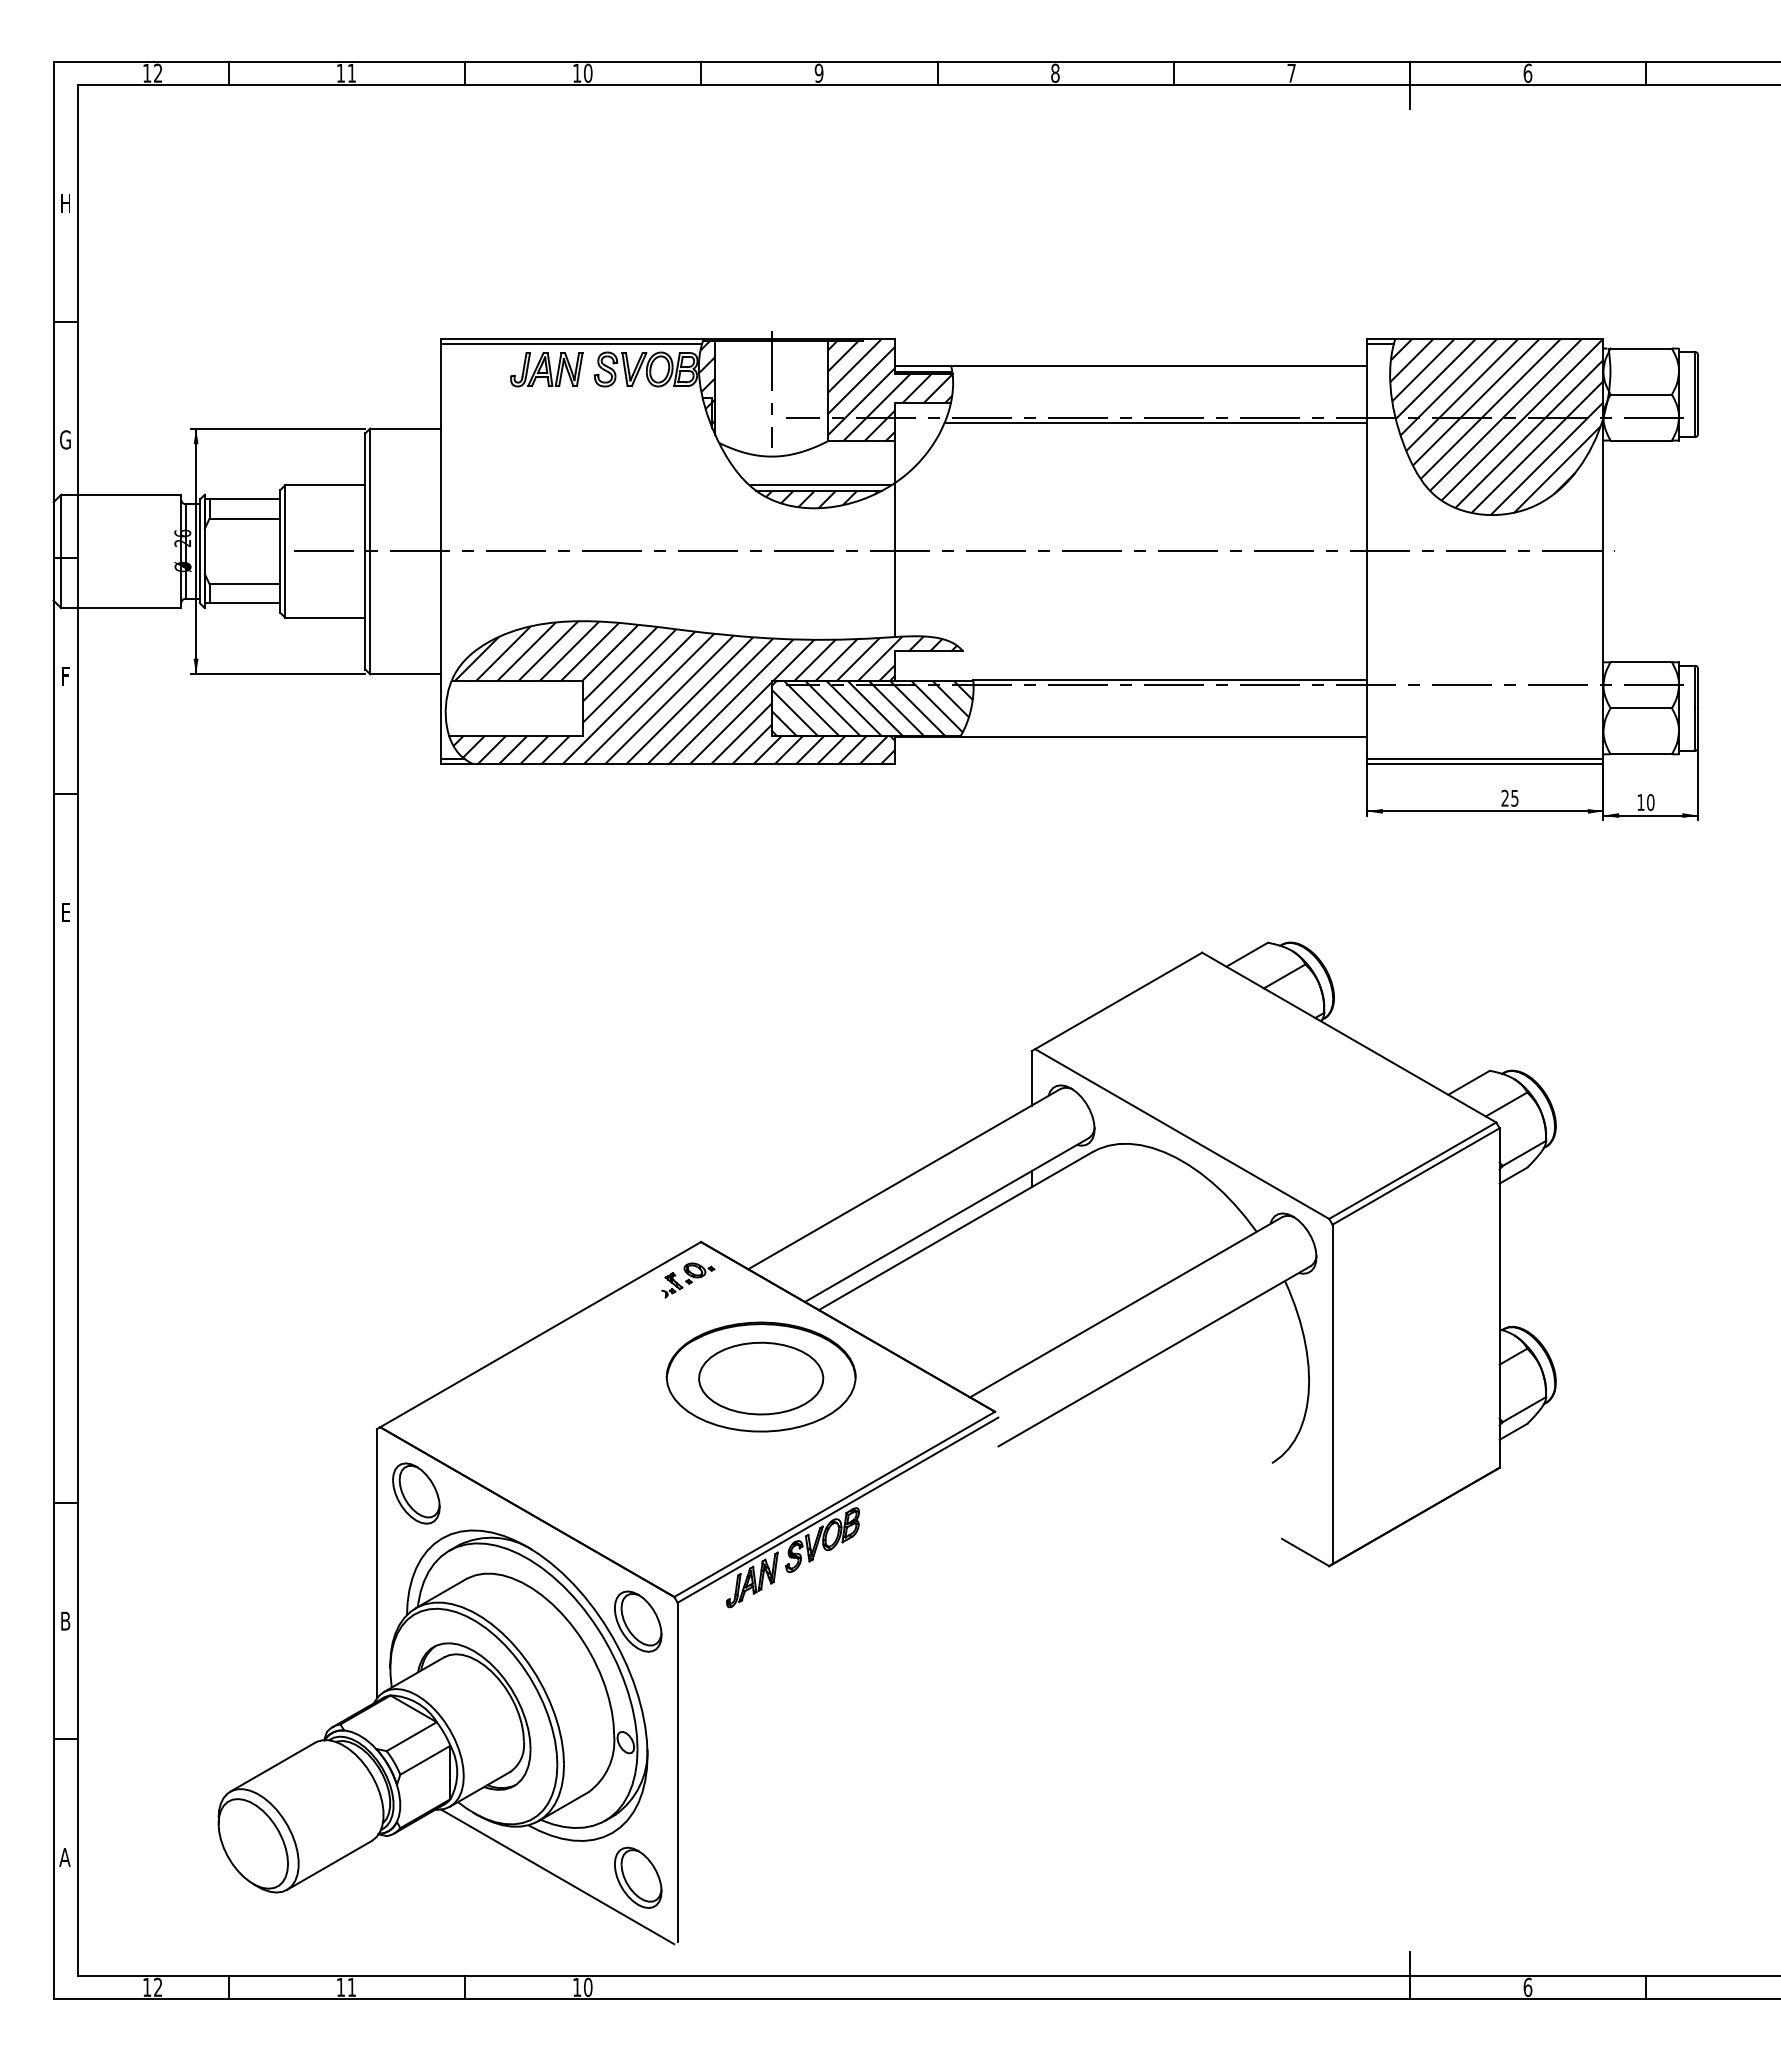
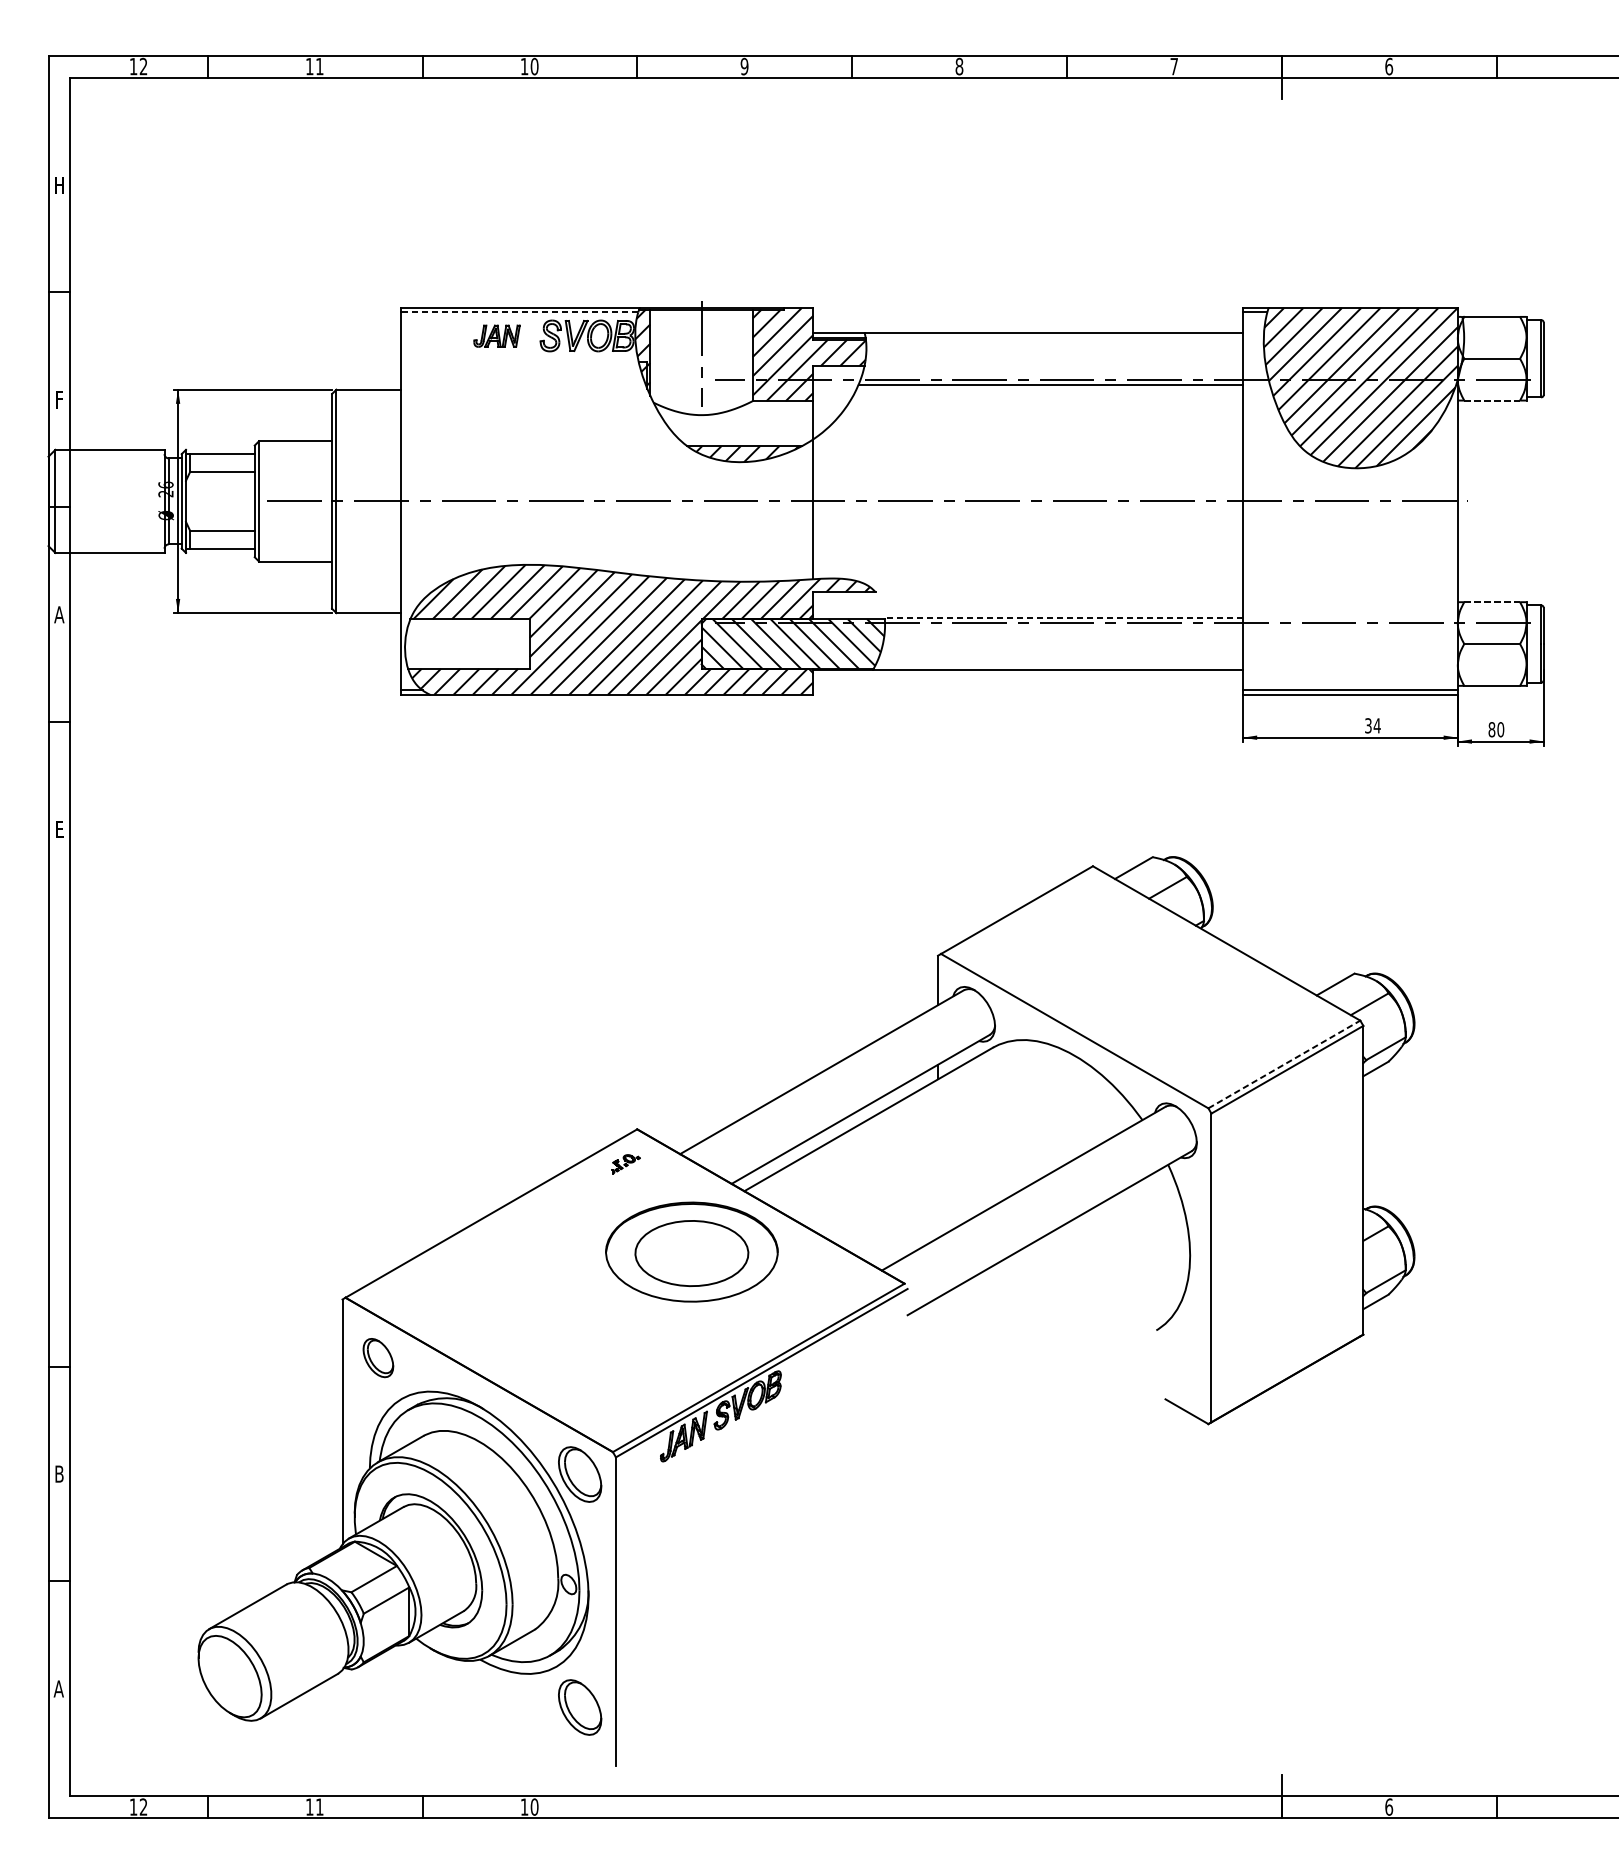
line: (571, 343) -> (519, 312), solid -> dashed
part: (546, 369) -> (496, 335), size x0.7
text: (65, 439) -> (59, 399), G -> F
line: (1641, 440) -> (1492, 400), solid -> dashed
line: (820, 485) -> (745, 441), removed
line: (1641, 662) -> (1492, 602), solid -> dashed
text: (65, 675) -> (59, 614), F -> A
line: (1170, 679) -> (1064, 617), solid -> dashed
text: (1509, 798) -> (1372, 726), 25 -> 34
text: (1640, 802) -> (1491, 729), 10 -> 80
line: (1413, 1170) -> (1285, 1064), solid -> dashed
part: (688, 1280) -> (625, 1164), size x0.6
part: (416, 1493) -> (378, 1358), size x0.7
line: (557, 1876) -> (506, 1706), removed

